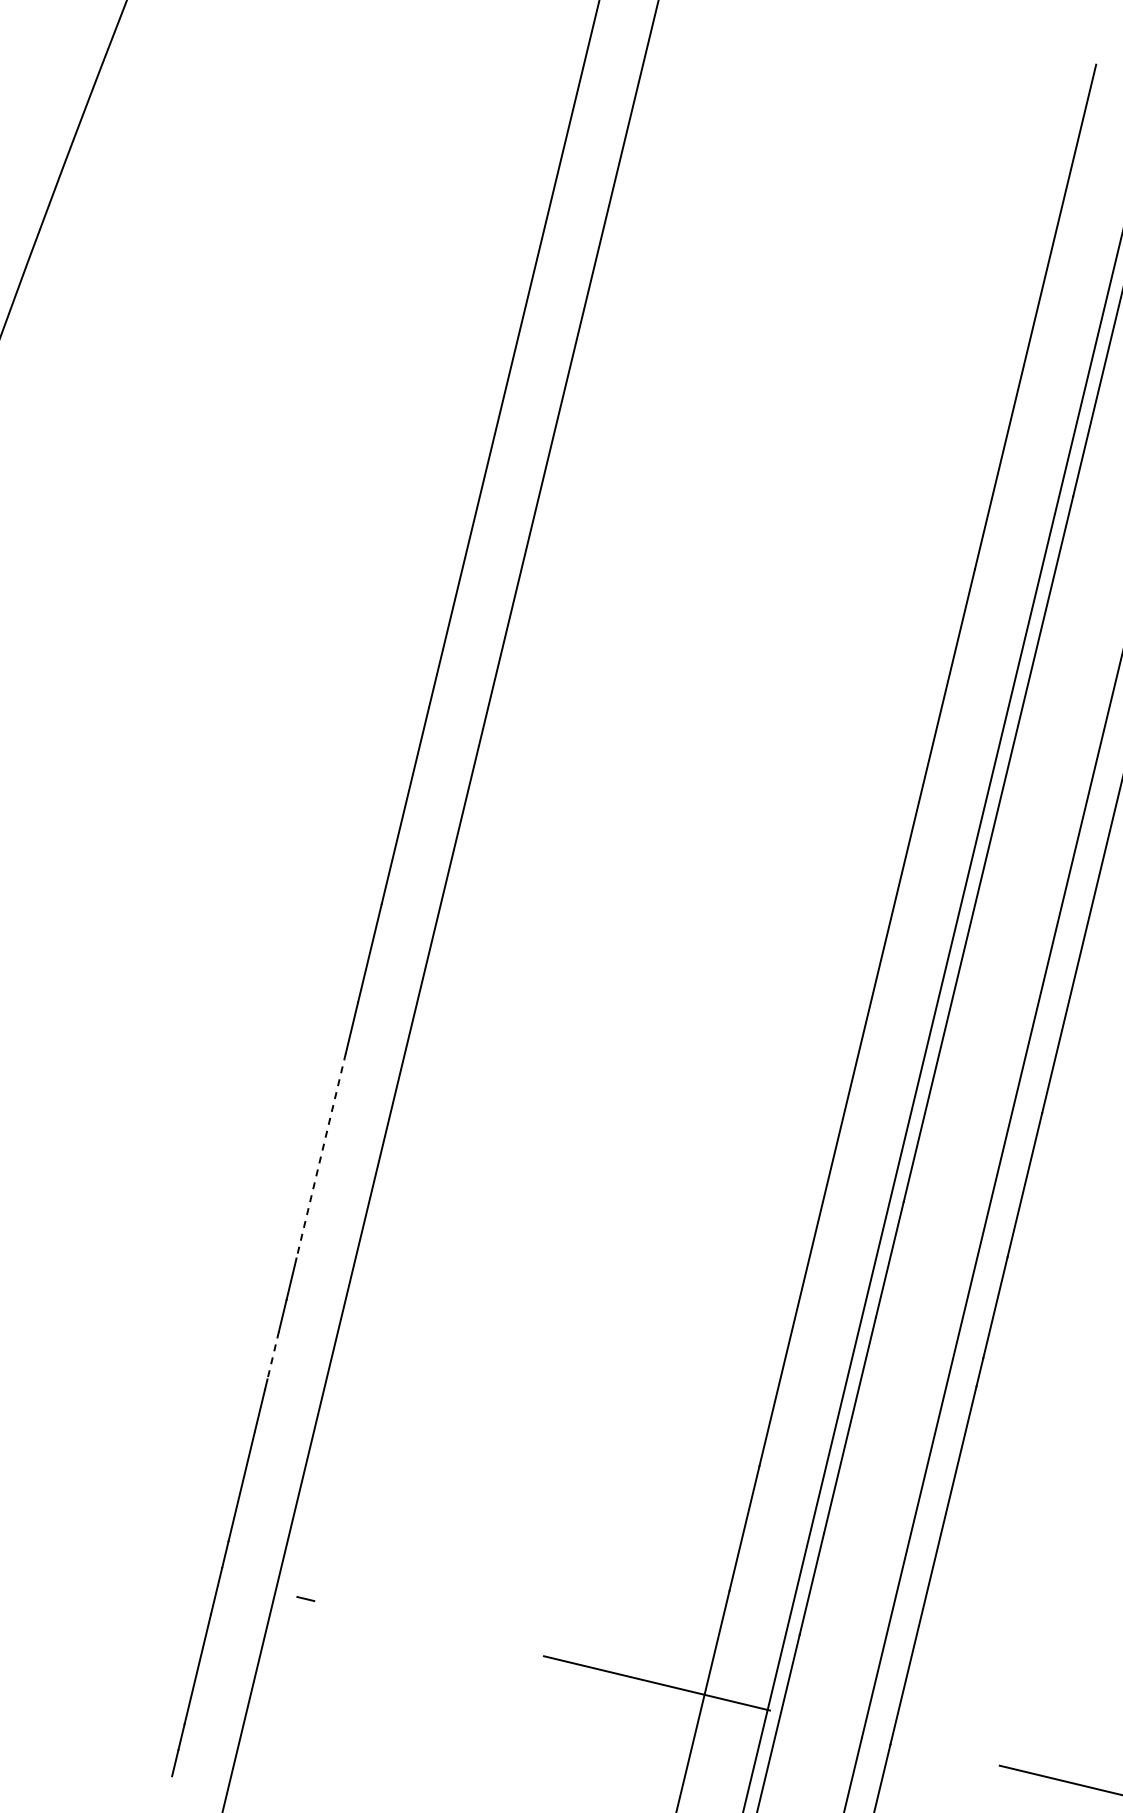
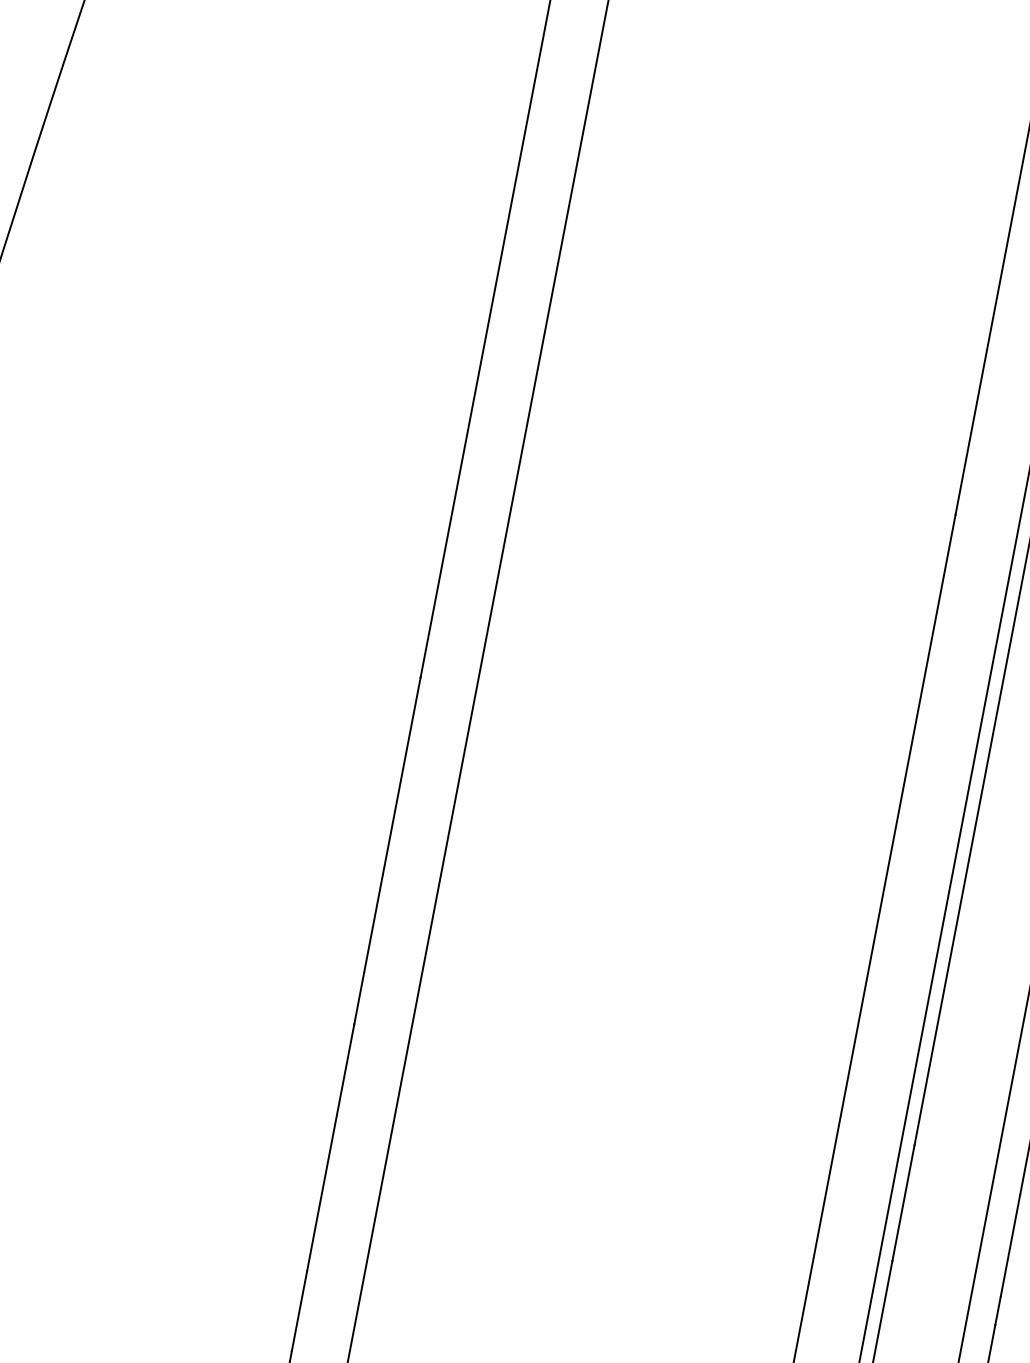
line: (321, 1156) -> (335, 1127), dashed -> solid
line: (273, 1355) -> (296, 1327), dashed -> solid

